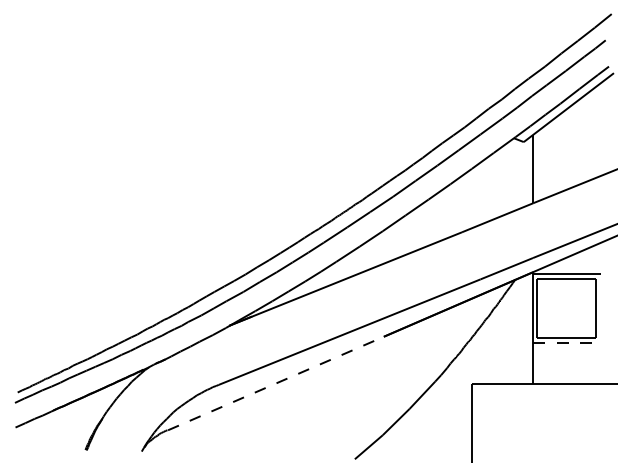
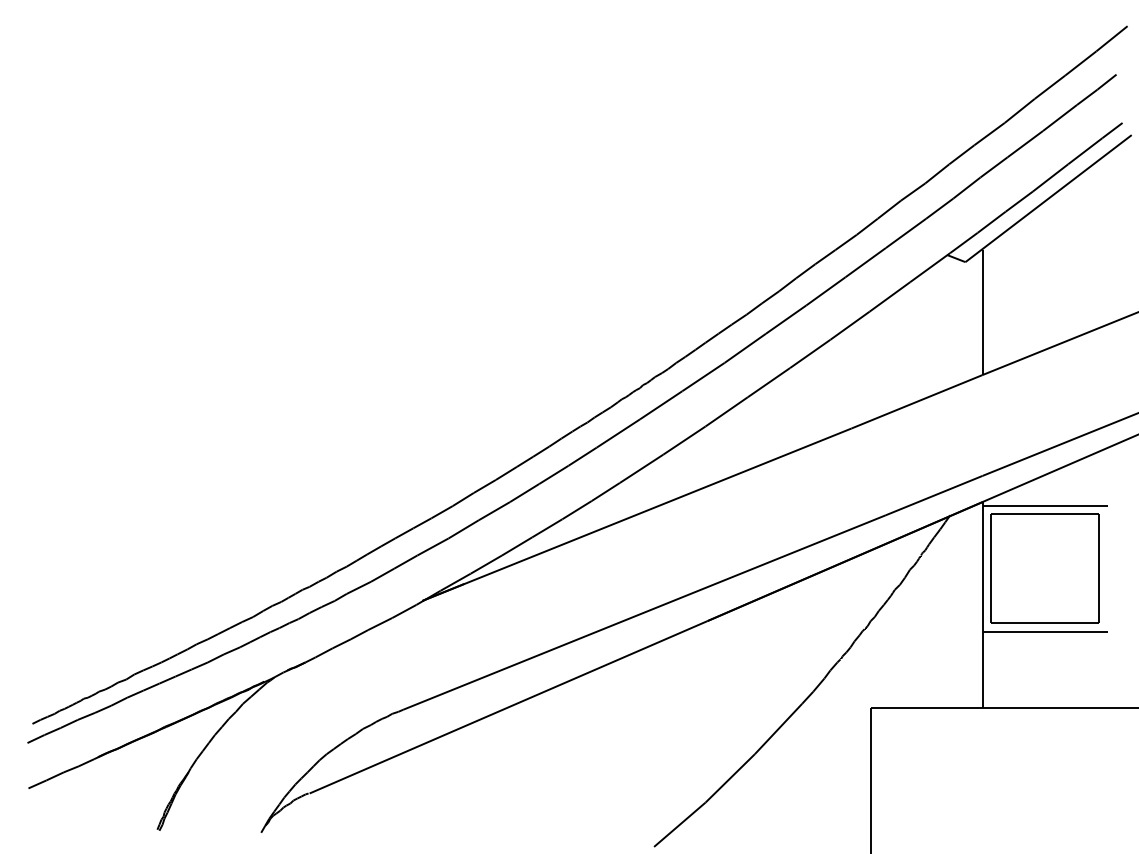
line: (566, 342) -> (1044, 631), dashed -> solid
line: (275, 383) -> (507, 707), dashed -> solid

